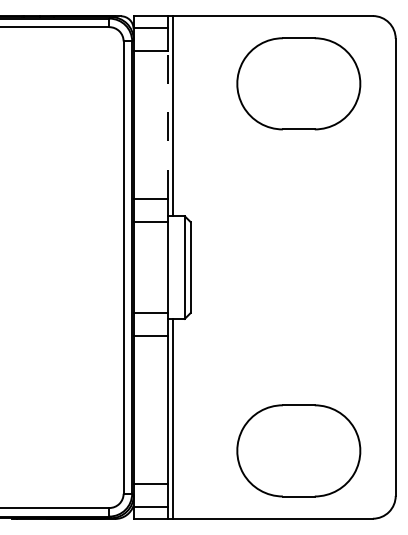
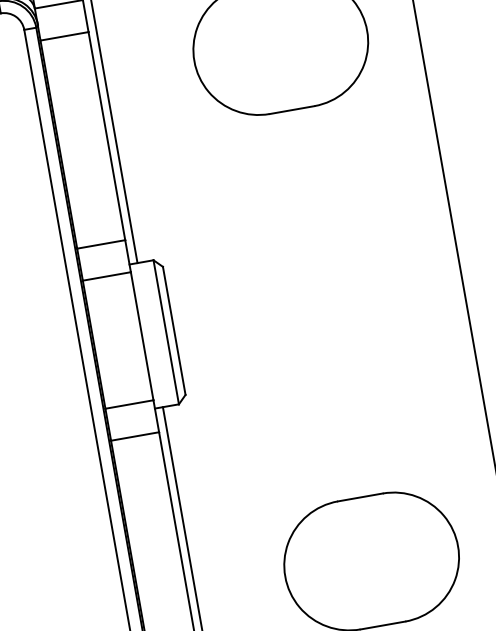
line: (167, 124) -> (106, 135), dashed -> solid

